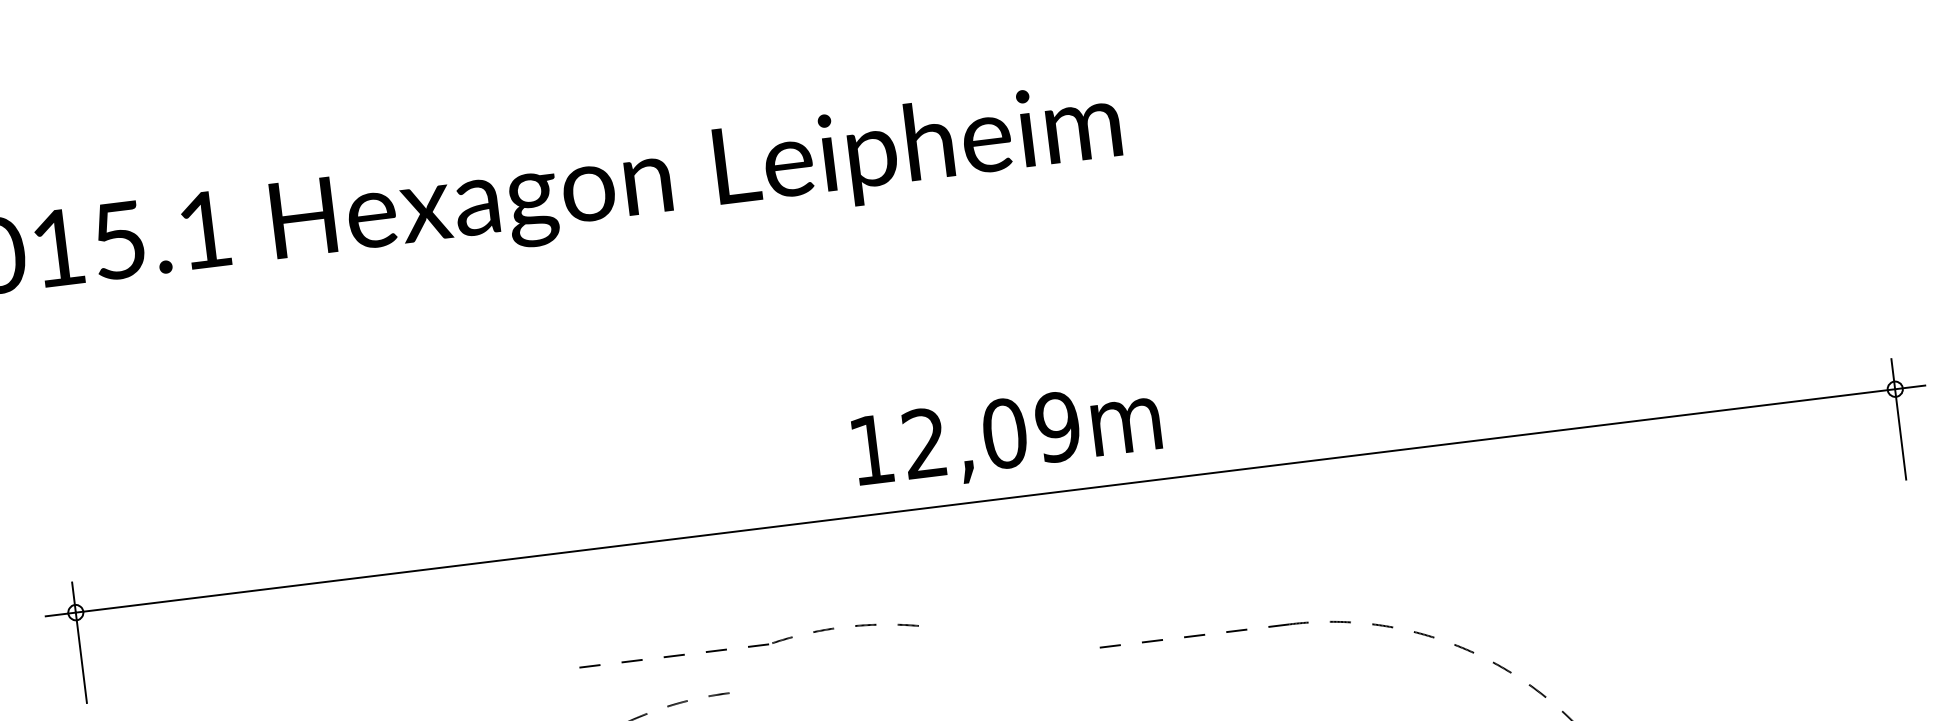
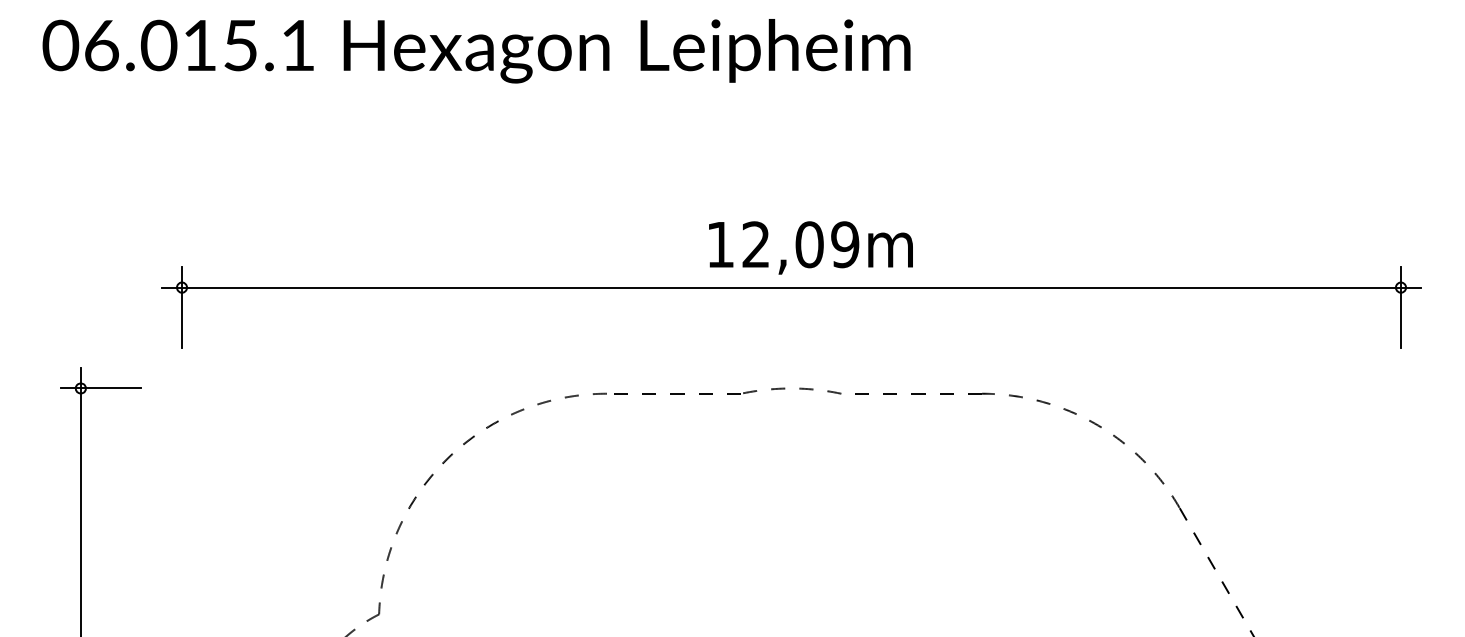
part: (748, 641) -> (727, 390), moved

